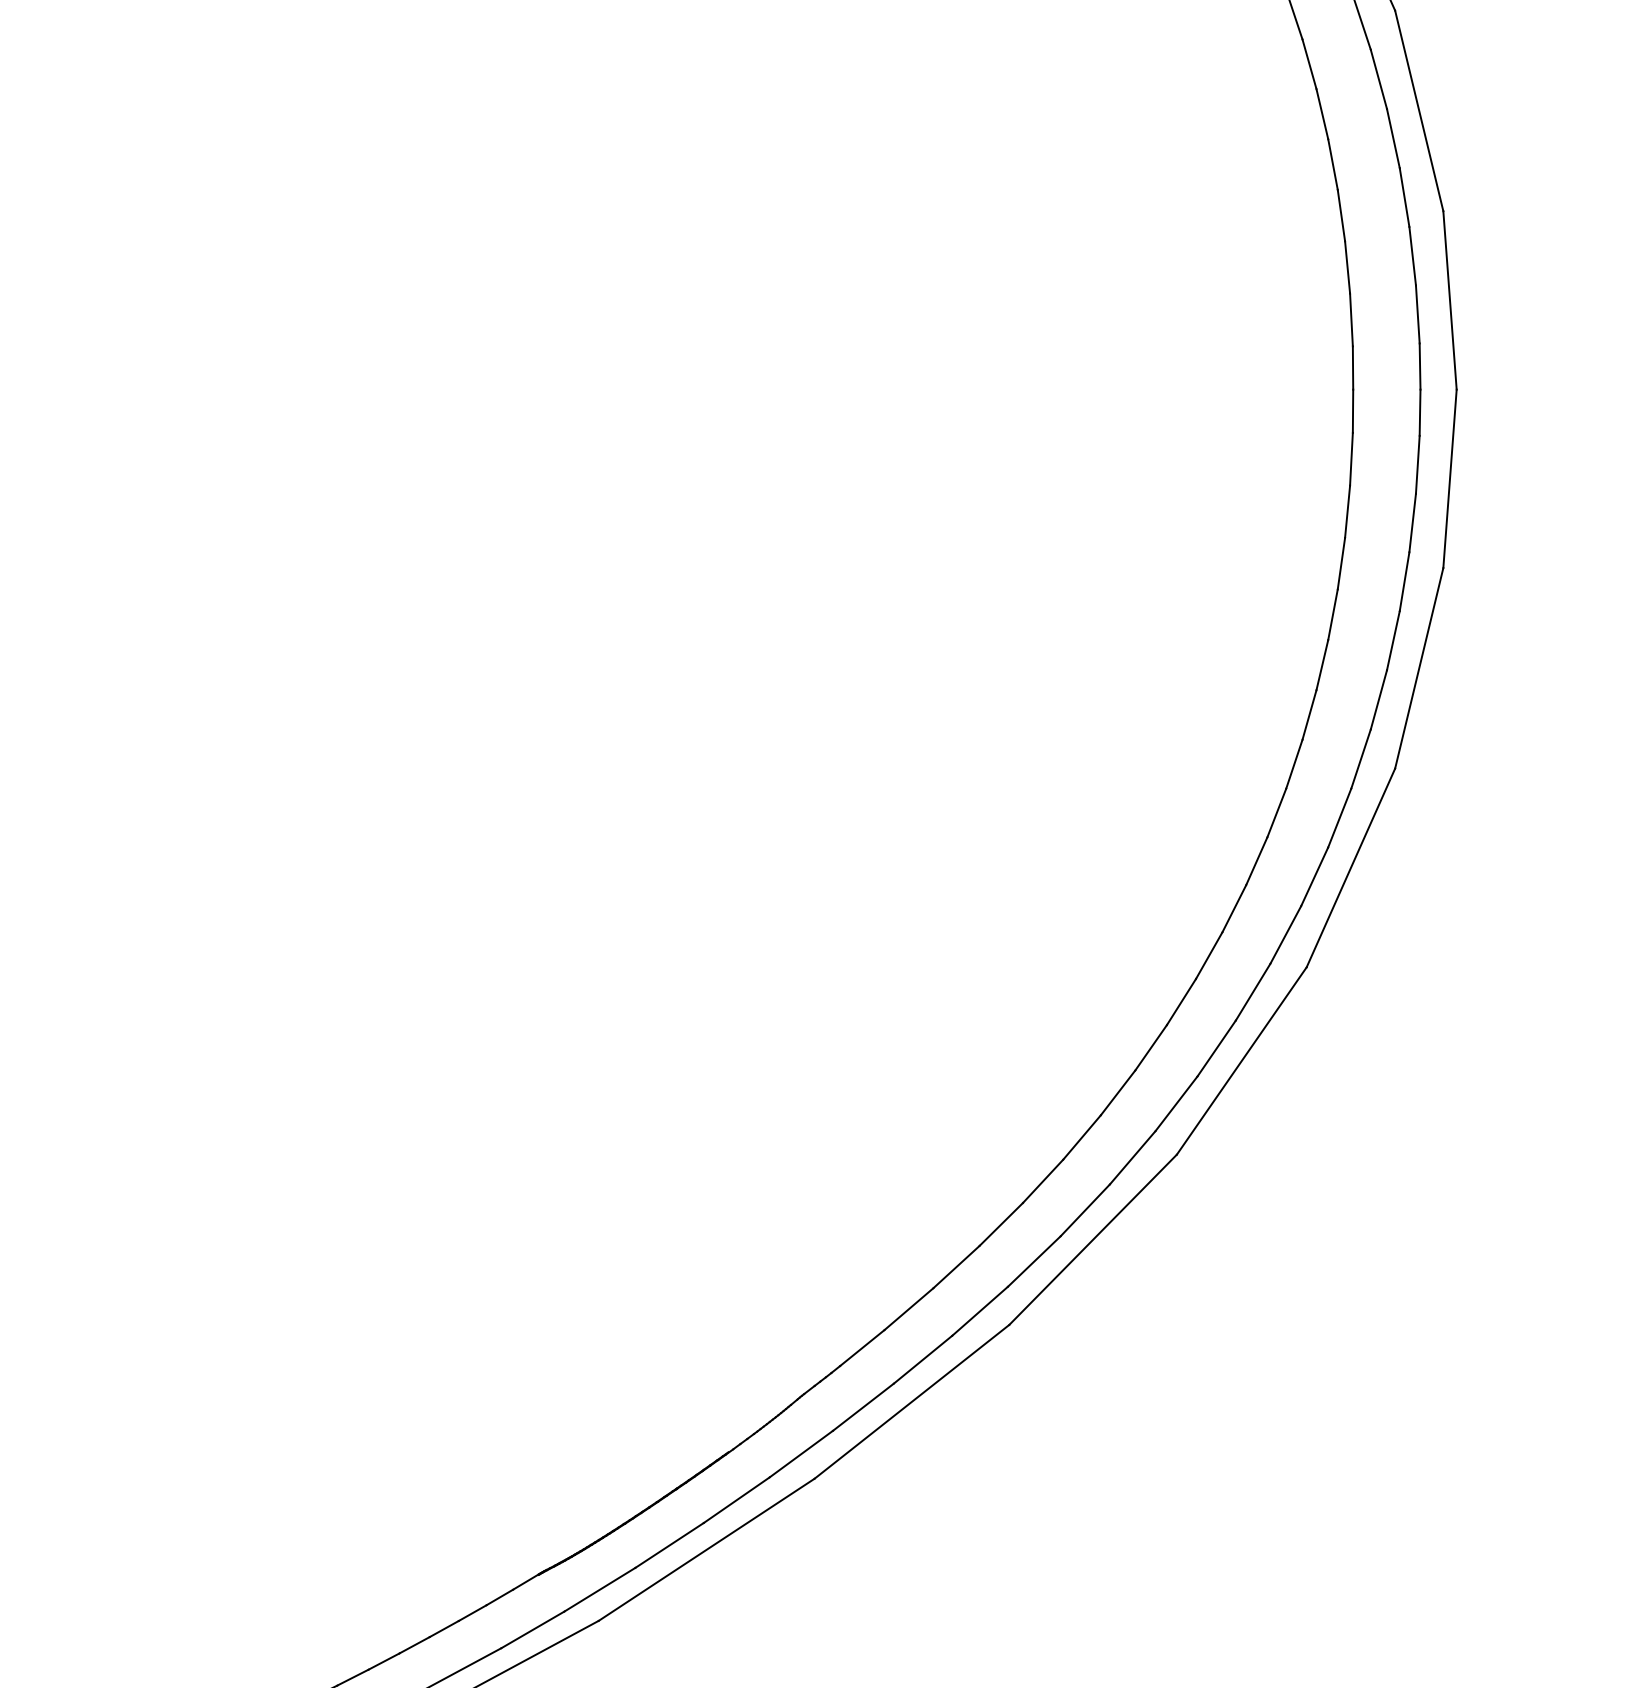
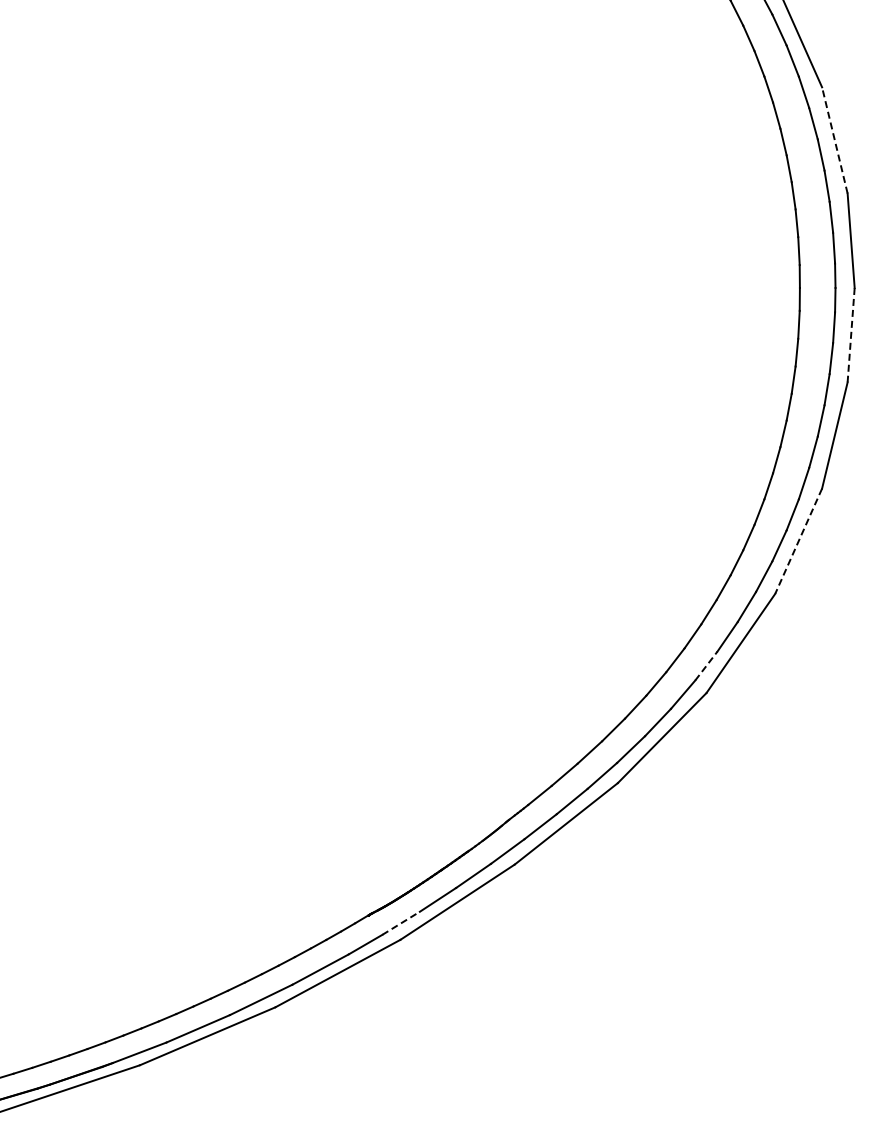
line: (1418, 111) -> (834, 140), solid -> dashed
line: (1450, 479) -> (851, 335), solid -> dashed
line: (1350, 868) -> (798, 541), solid -> dashed
line: (1176, 1102) -> (706, 665), solid -> dashed
line: (600, 1590) -> (401, 923), solid -> dashed

